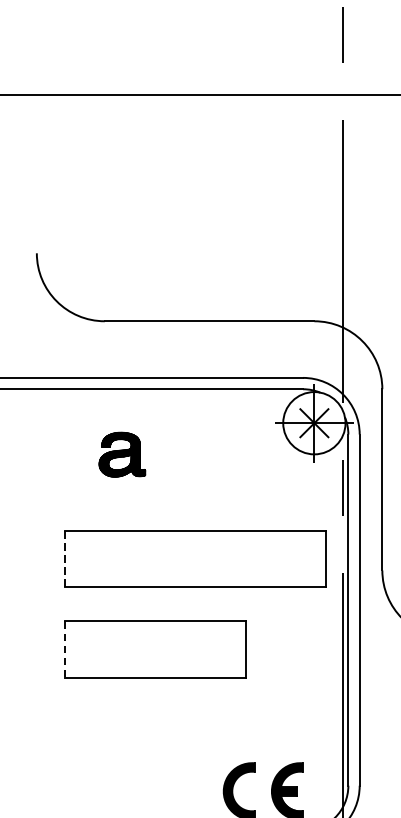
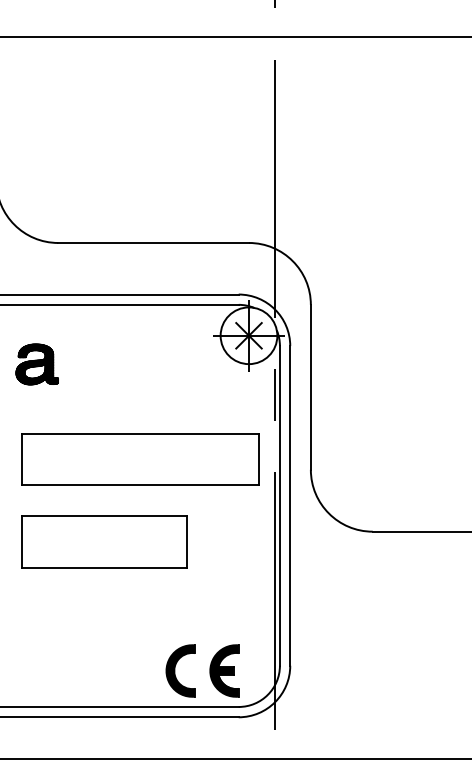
part: (121, 454) -> (36, 364), moved
line: (65, 559) -> (22, 459), dashed -> solid
line: (65, 650) -> (22, 542), dashed -> solid

